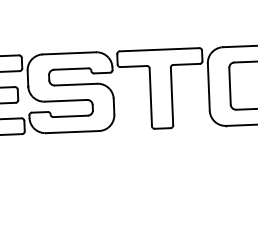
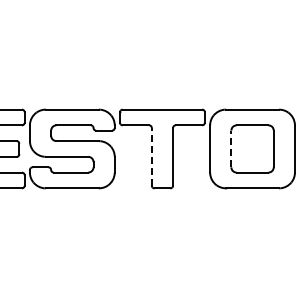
line: (230, 85) -> (231, 148), solid -> dashed
line: (150, 97) -> (151, 156), solid -> dashed

